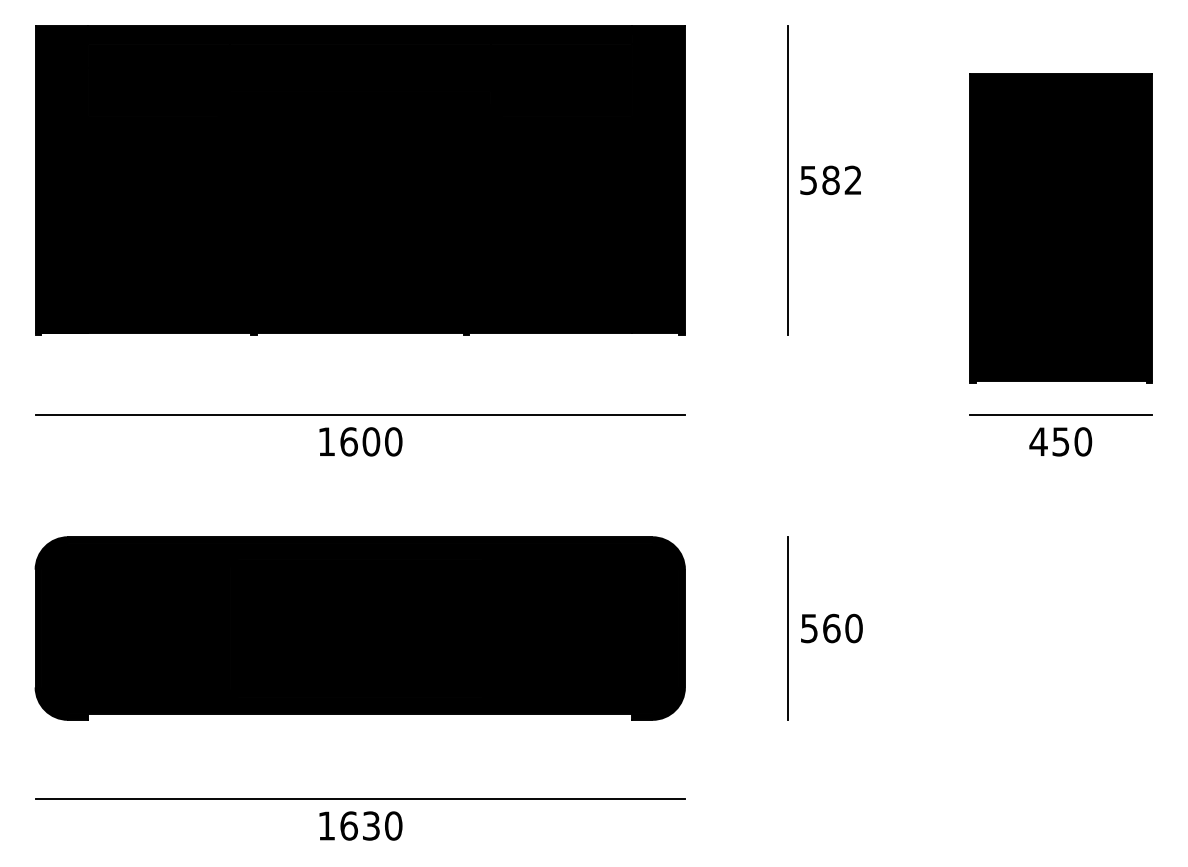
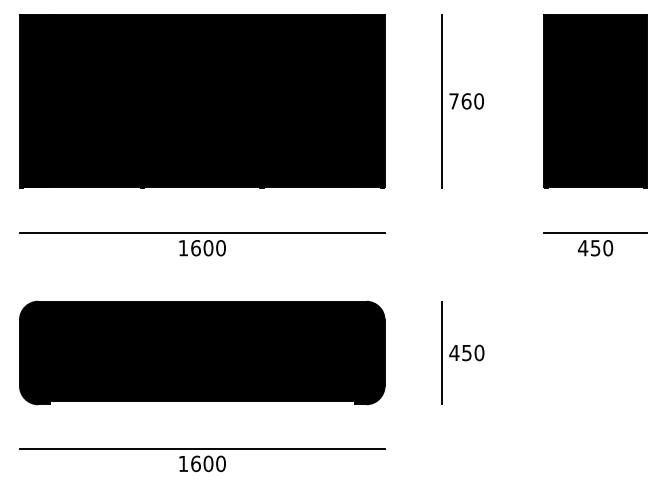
text: (830, 180) -> (466, 101), 582 -> 760
part: (1060, 228) -> (595, 101), moved
text: (820, 627) -> (460, 352), 560 -> 450
text: (371, 825) -> (208, 463), 1630 -> 1600

